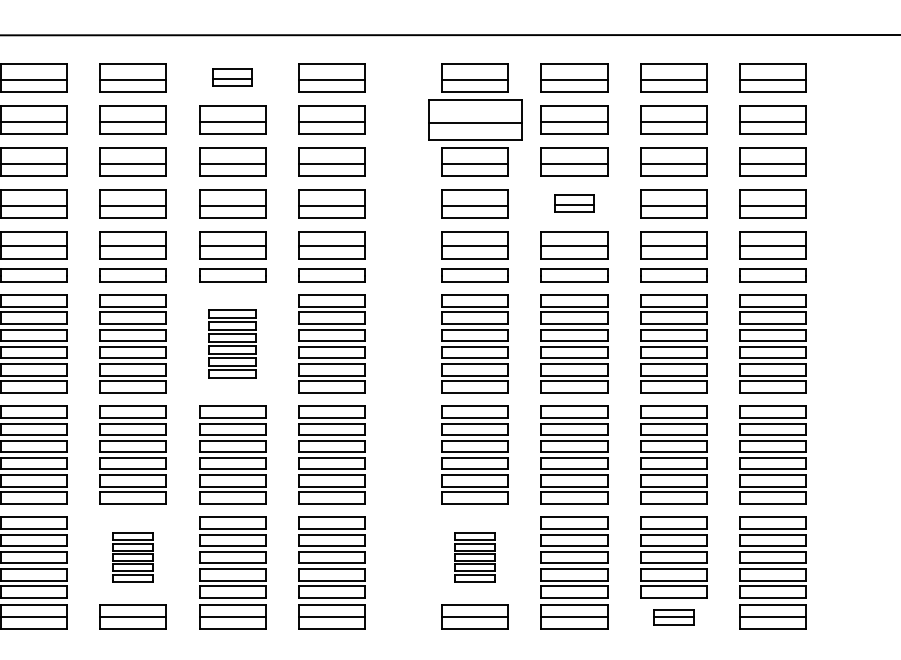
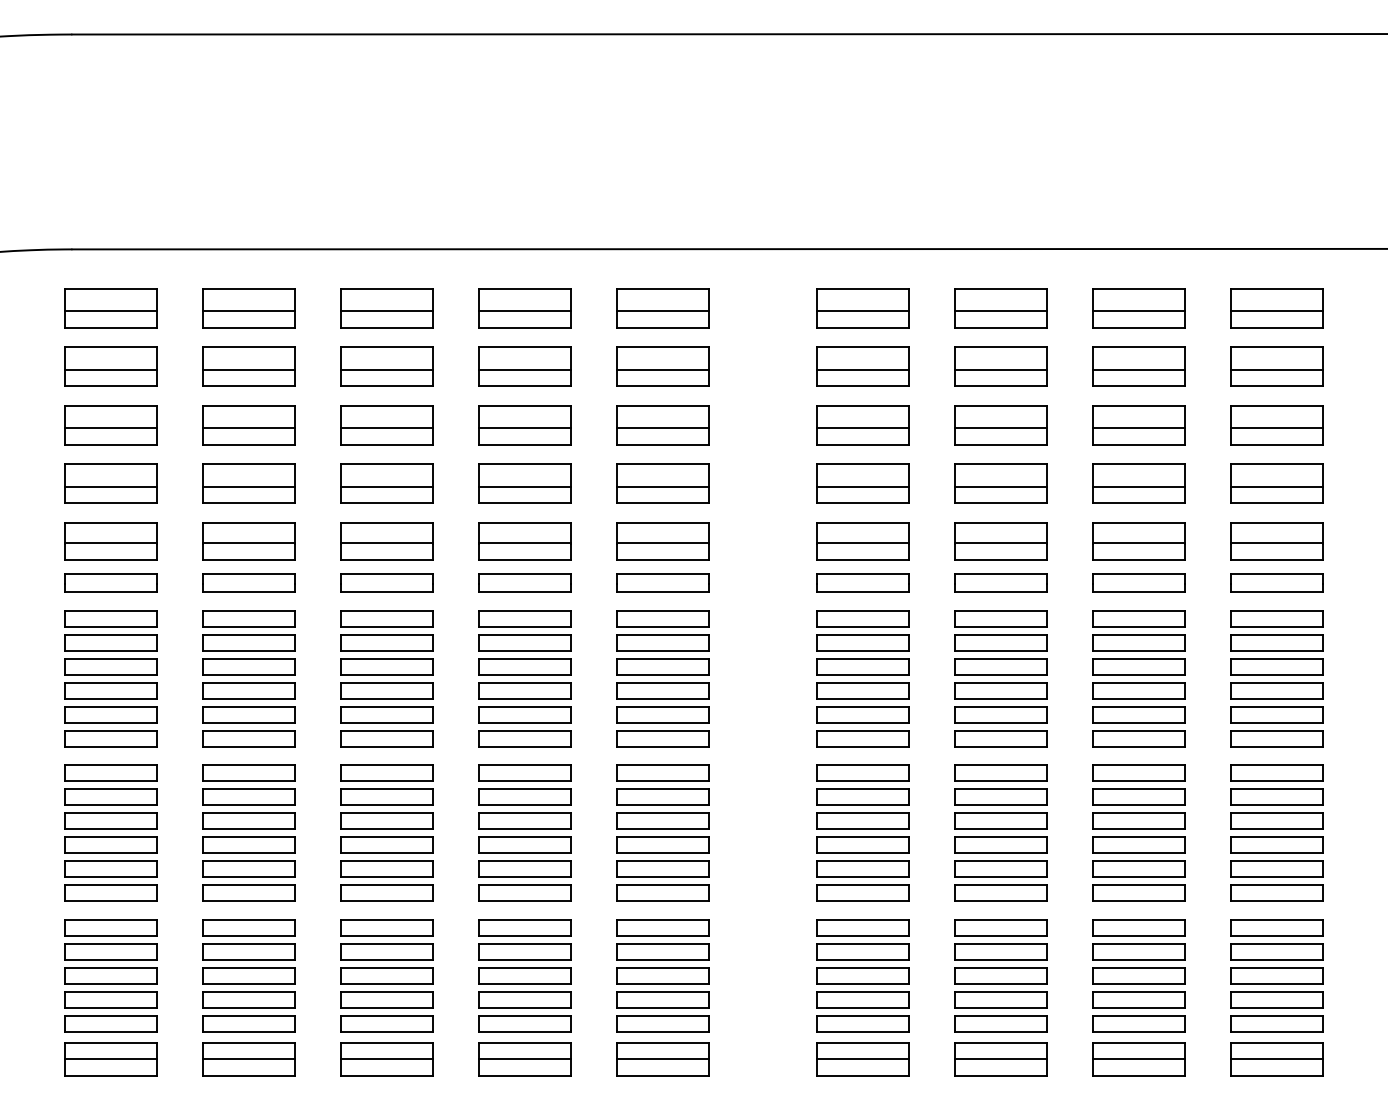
part: (232, 77) -> (524, 308), size x1.67
part: (475, 119) -> (862, 366), size x0.71
part: (574, 203) -> (1000, 483), size x1.67
part: (232, 343) -> (524, 678), size x1.43
part: (132, 557) -> (386, 975), size x1.67
part: (475, 557) -> (862, 975), size x1.67
part: (673, 617) -> (1138, 1059), size x1.67

